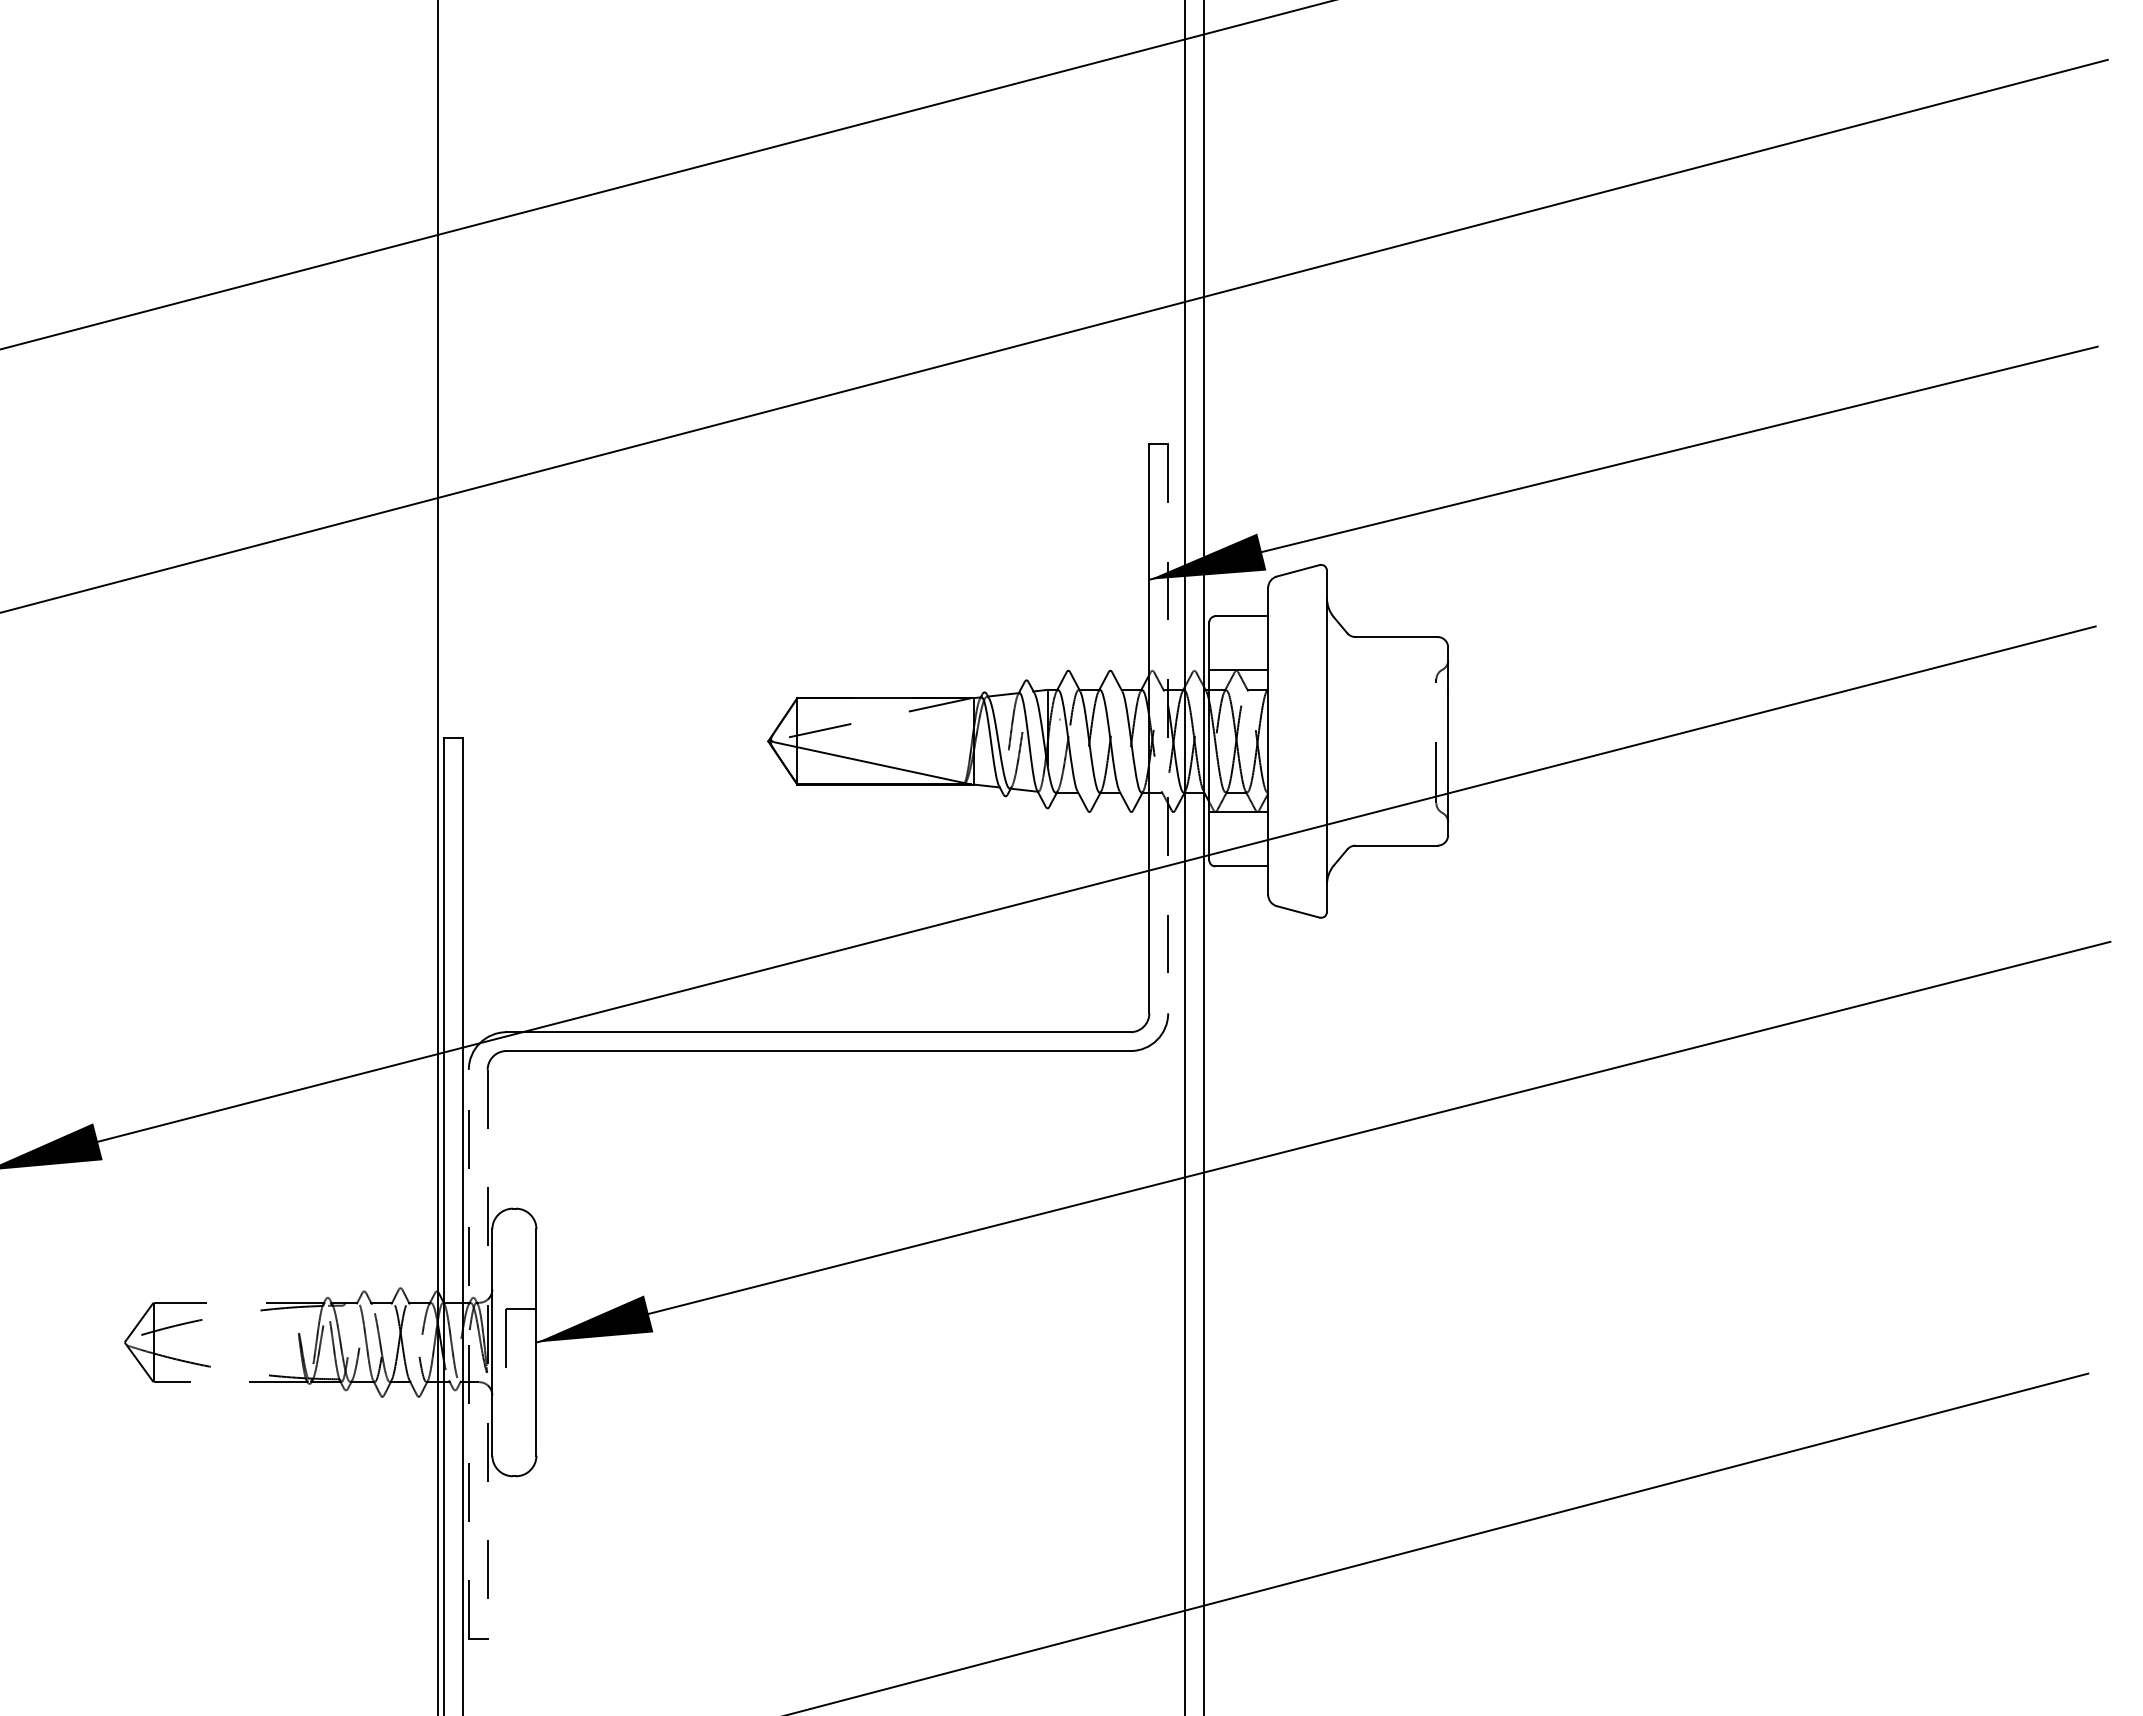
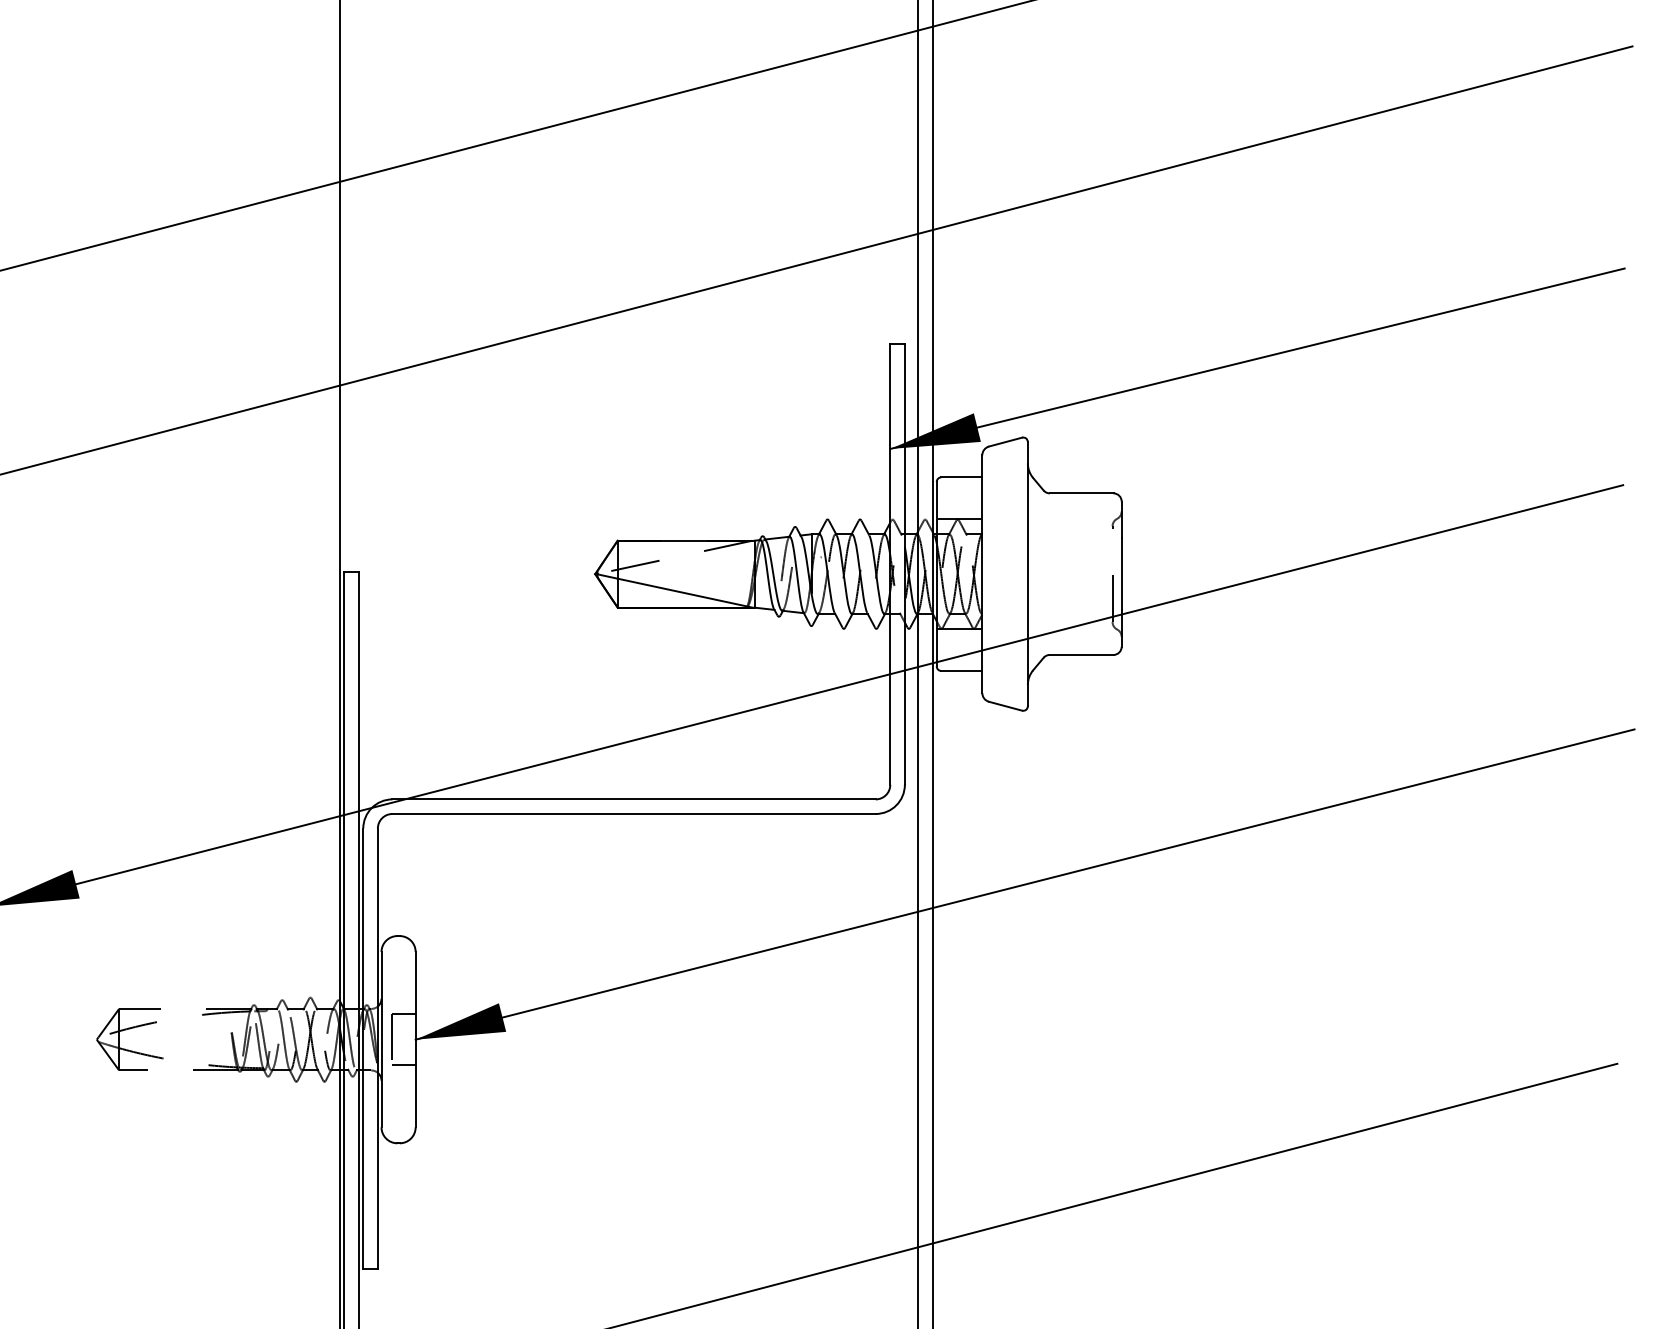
line: (1168, 728) -> (905, 564), dashed -> solid
line: (468, 1354) -> (363, 1048), dashed -> solid
line: (487, 1354) -> (377, 1048), dashed -> solid
line: (520, 1375) -> (403, 1065), added

